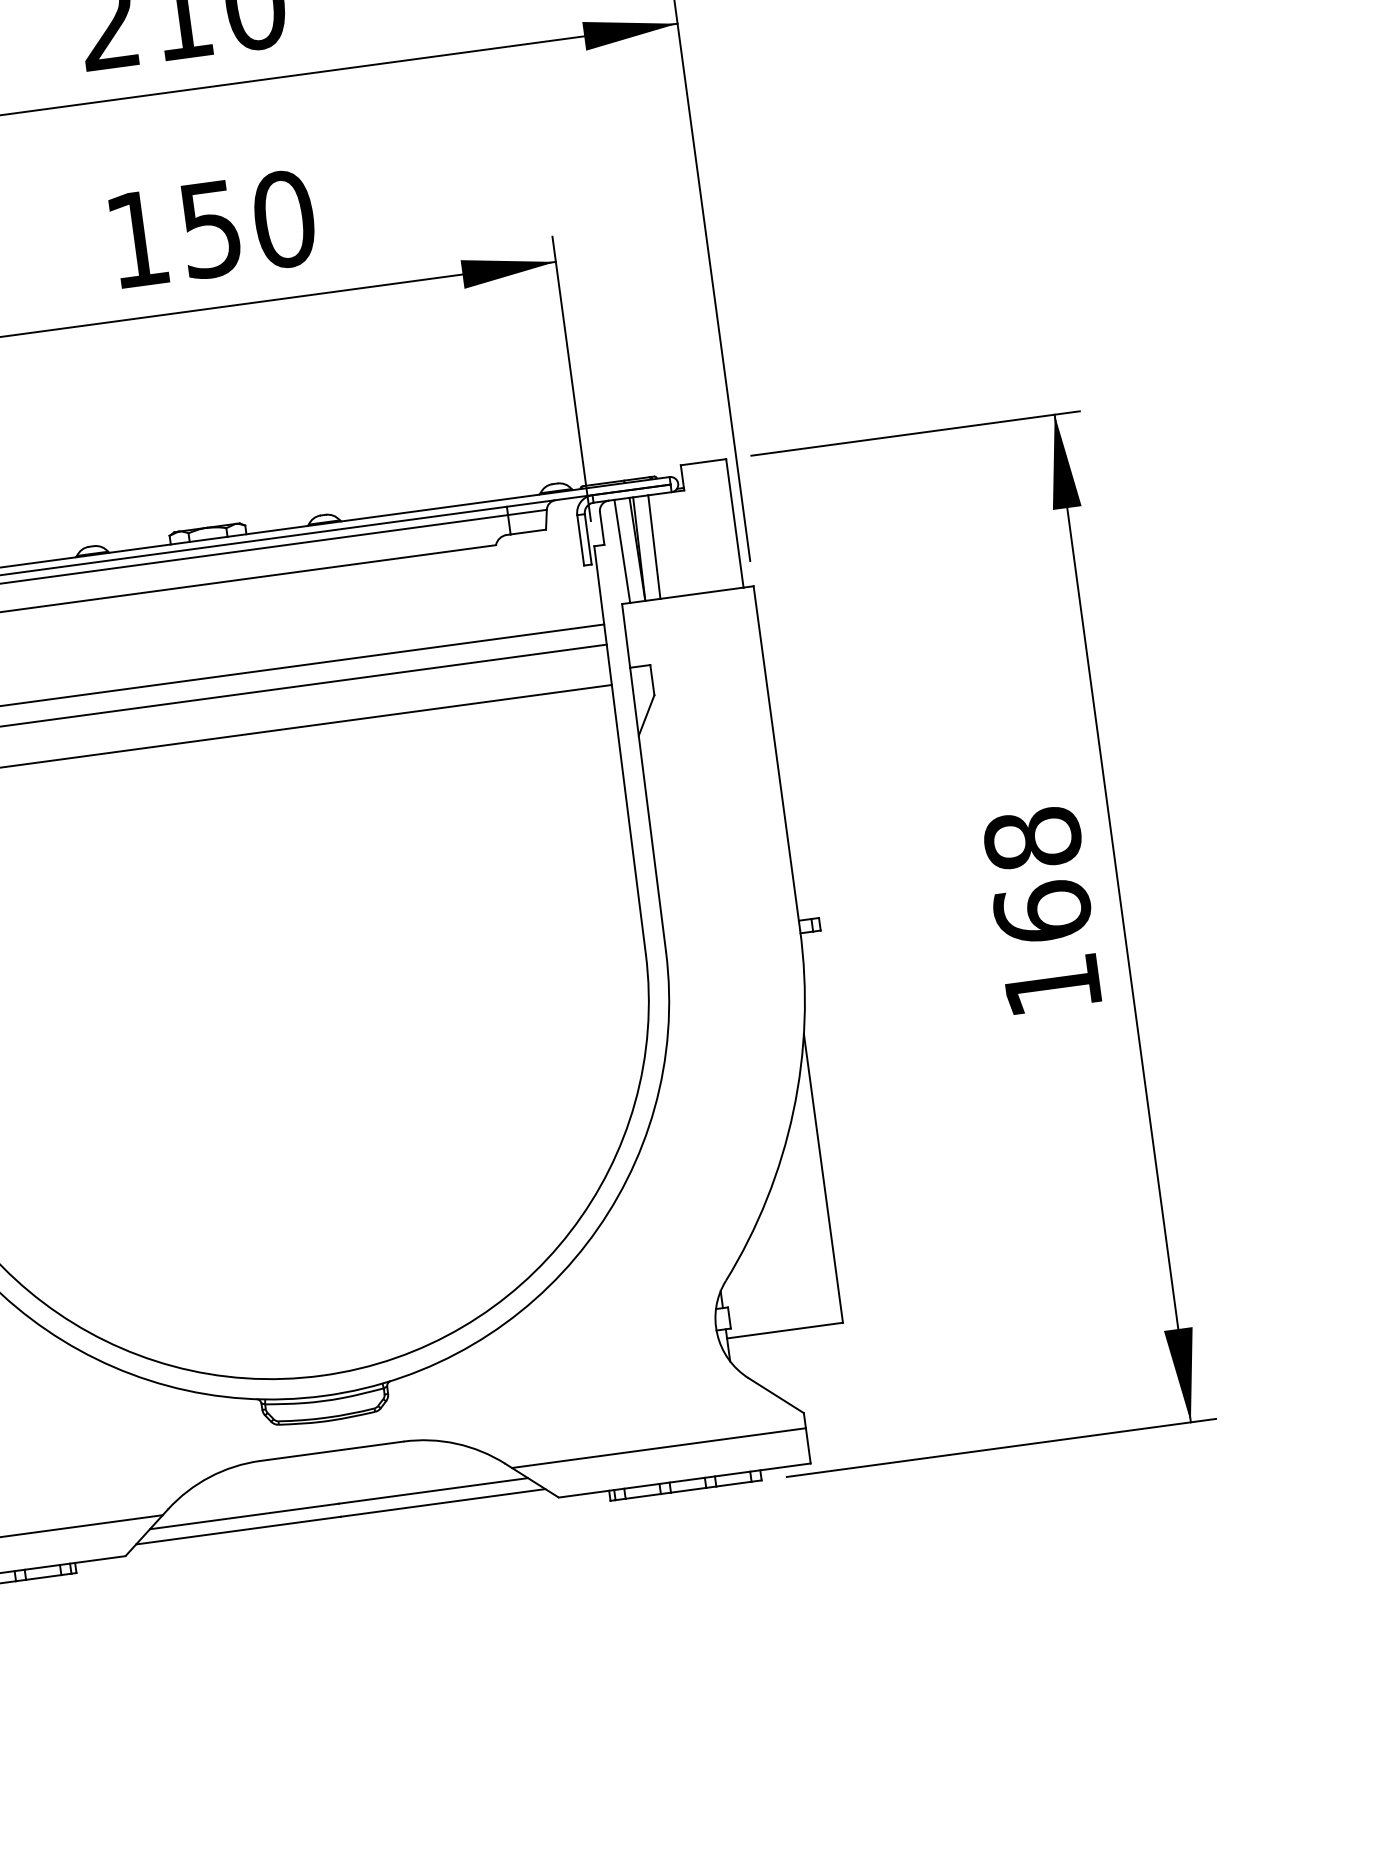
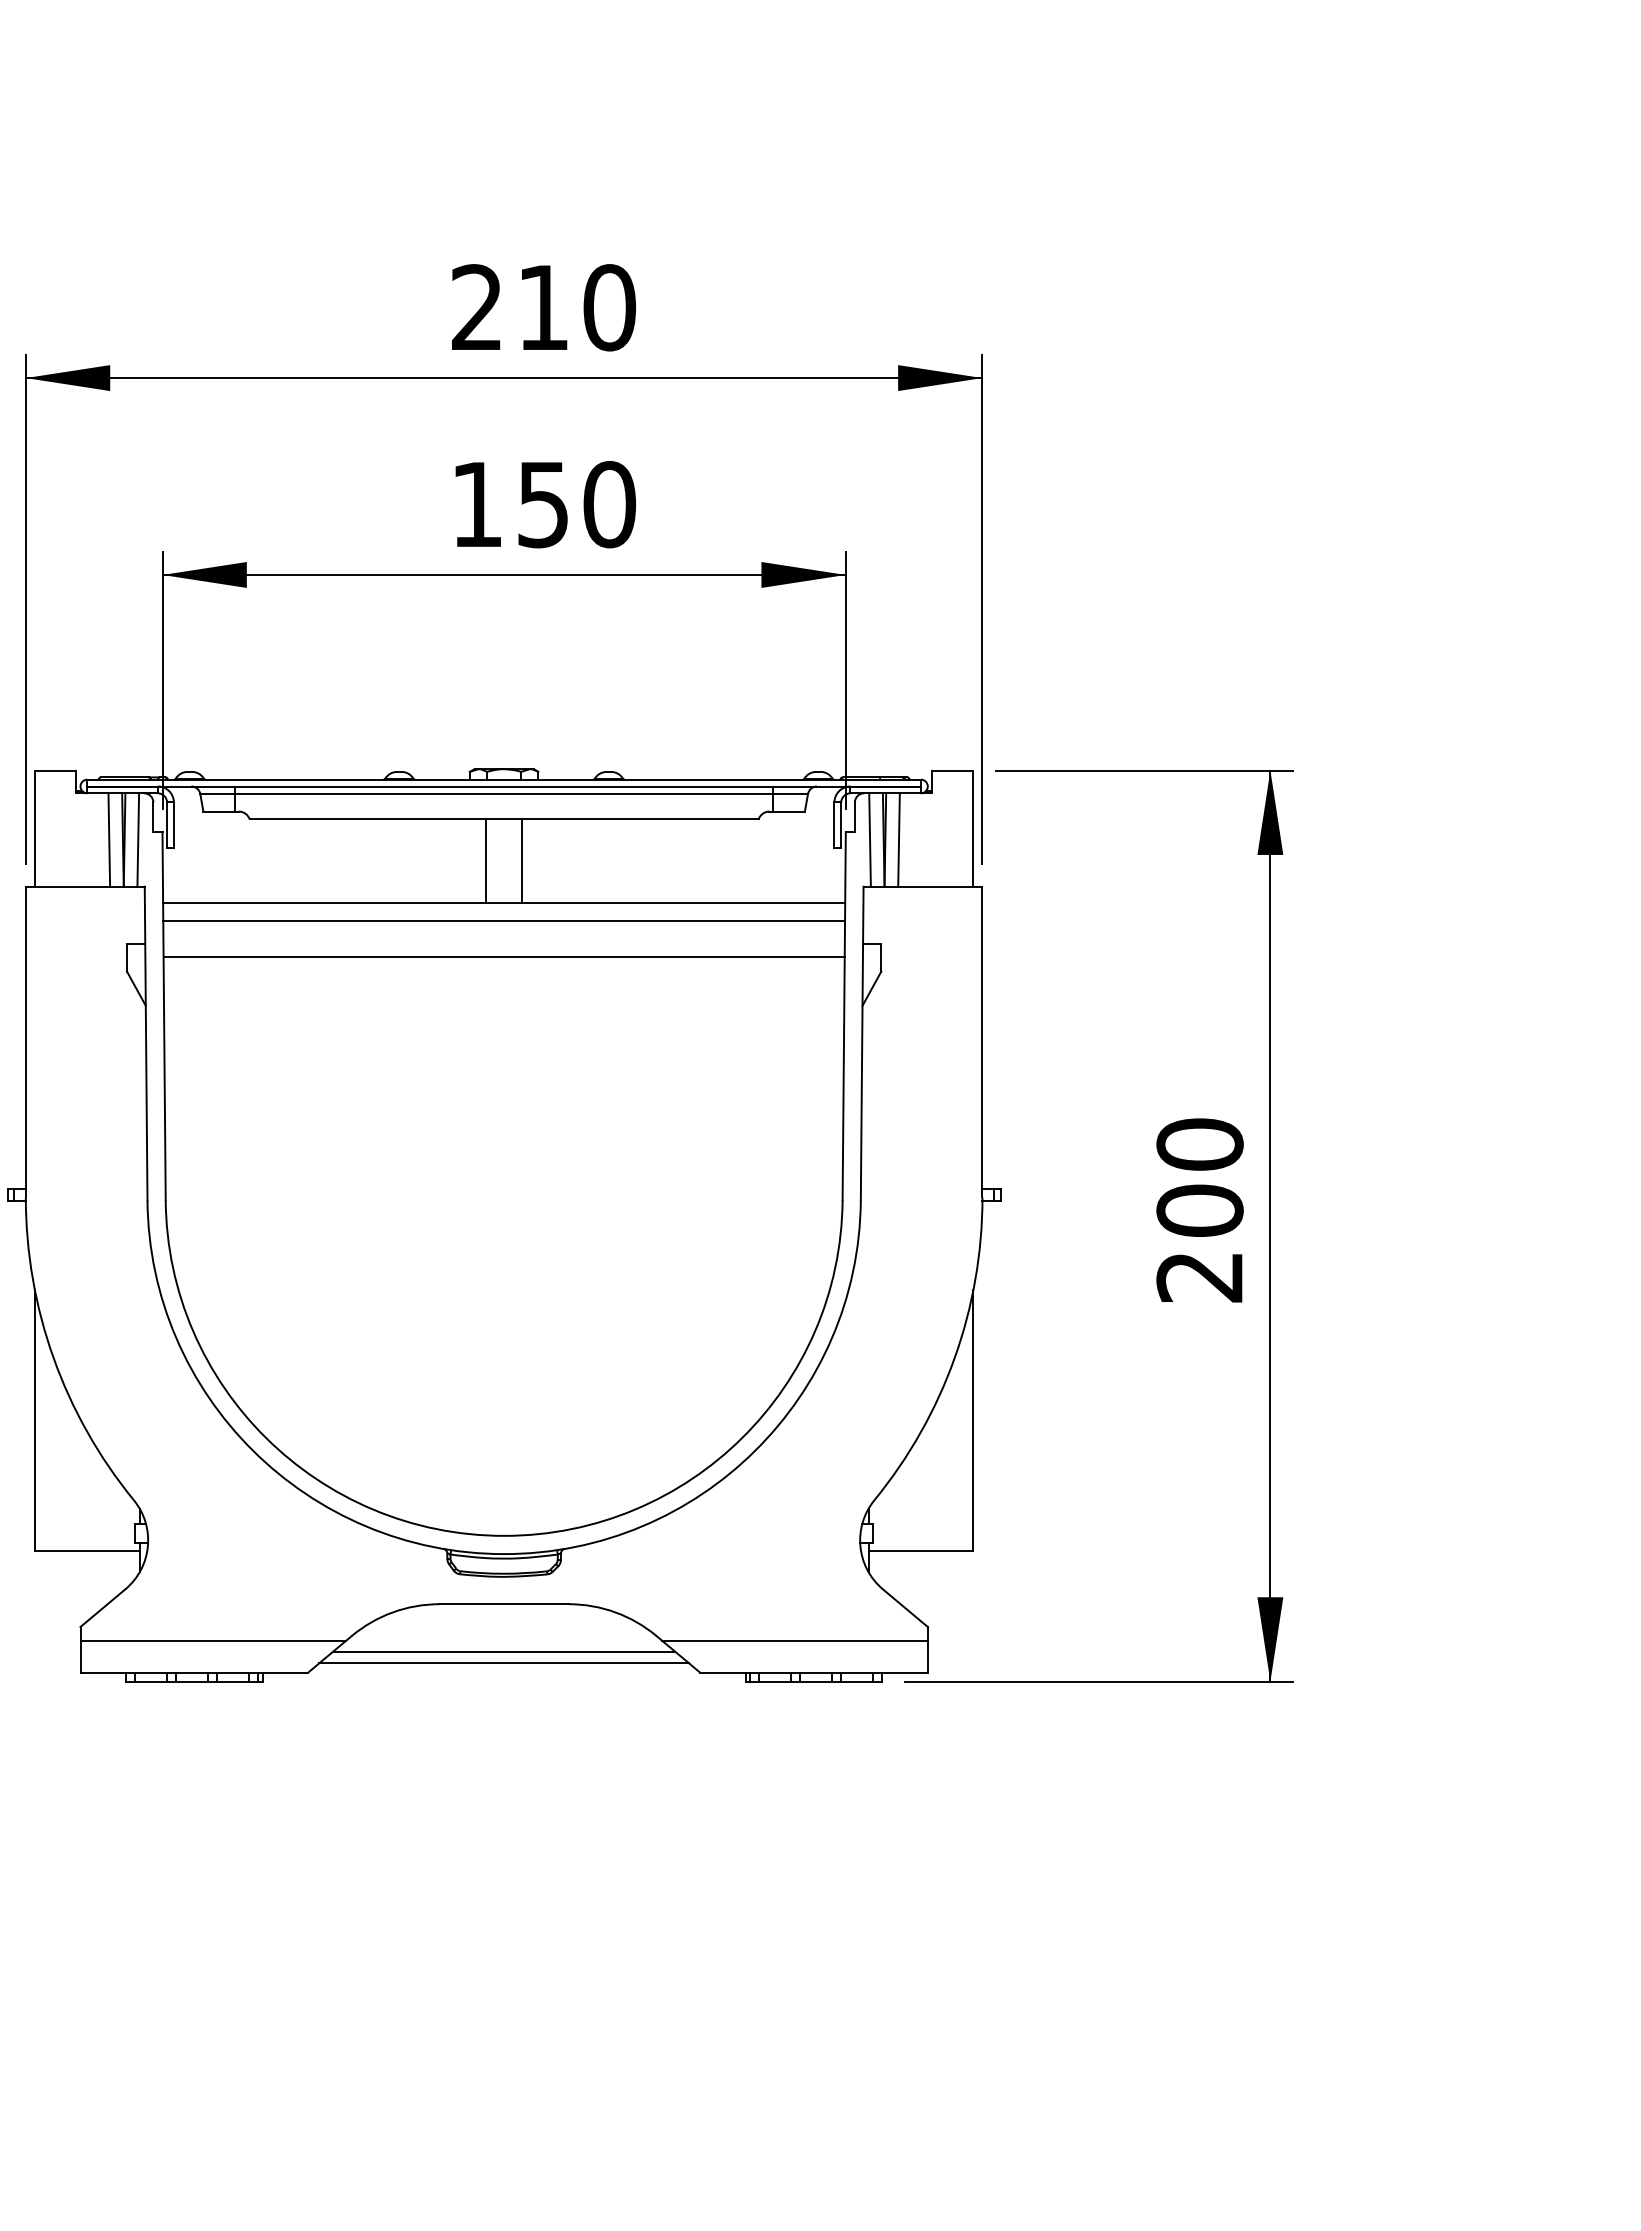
line: (241, 626) -> (522, 860), added
line: (200, 631) -> (485, 860), added
text: (1042, 911) -> (1199, 1210), 168 -> 200

